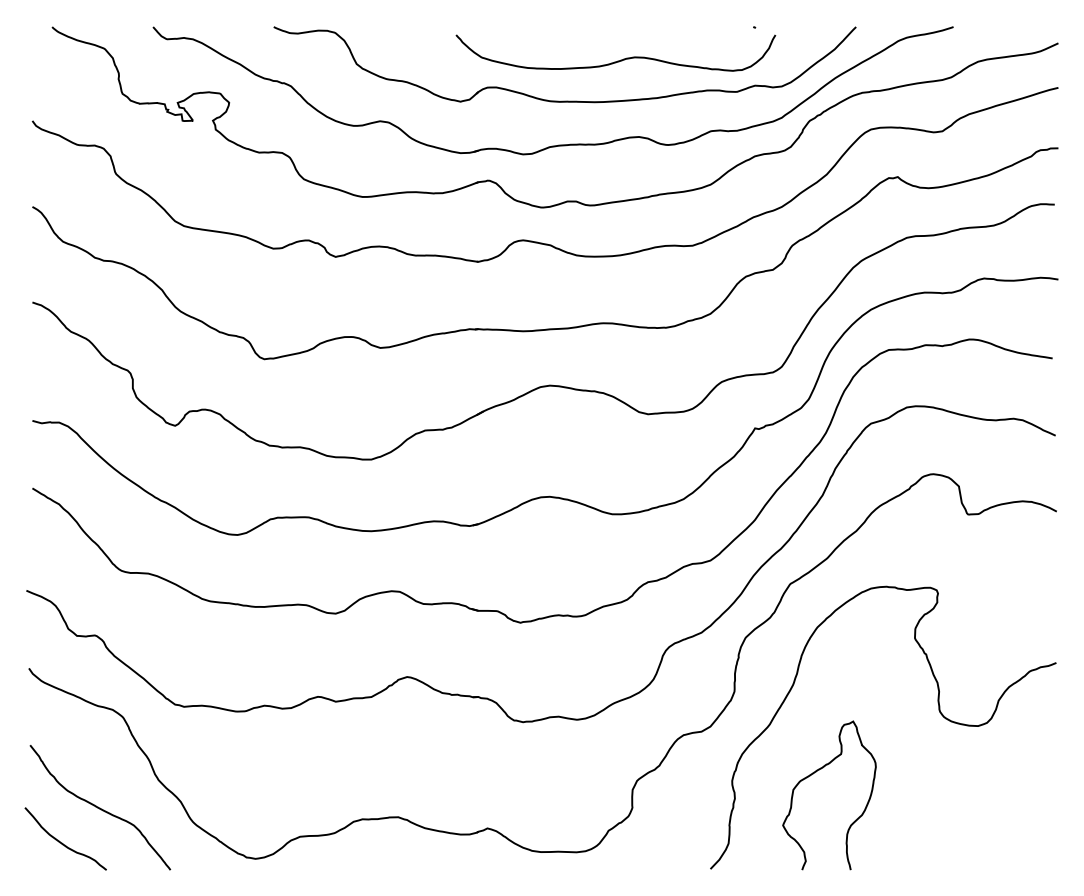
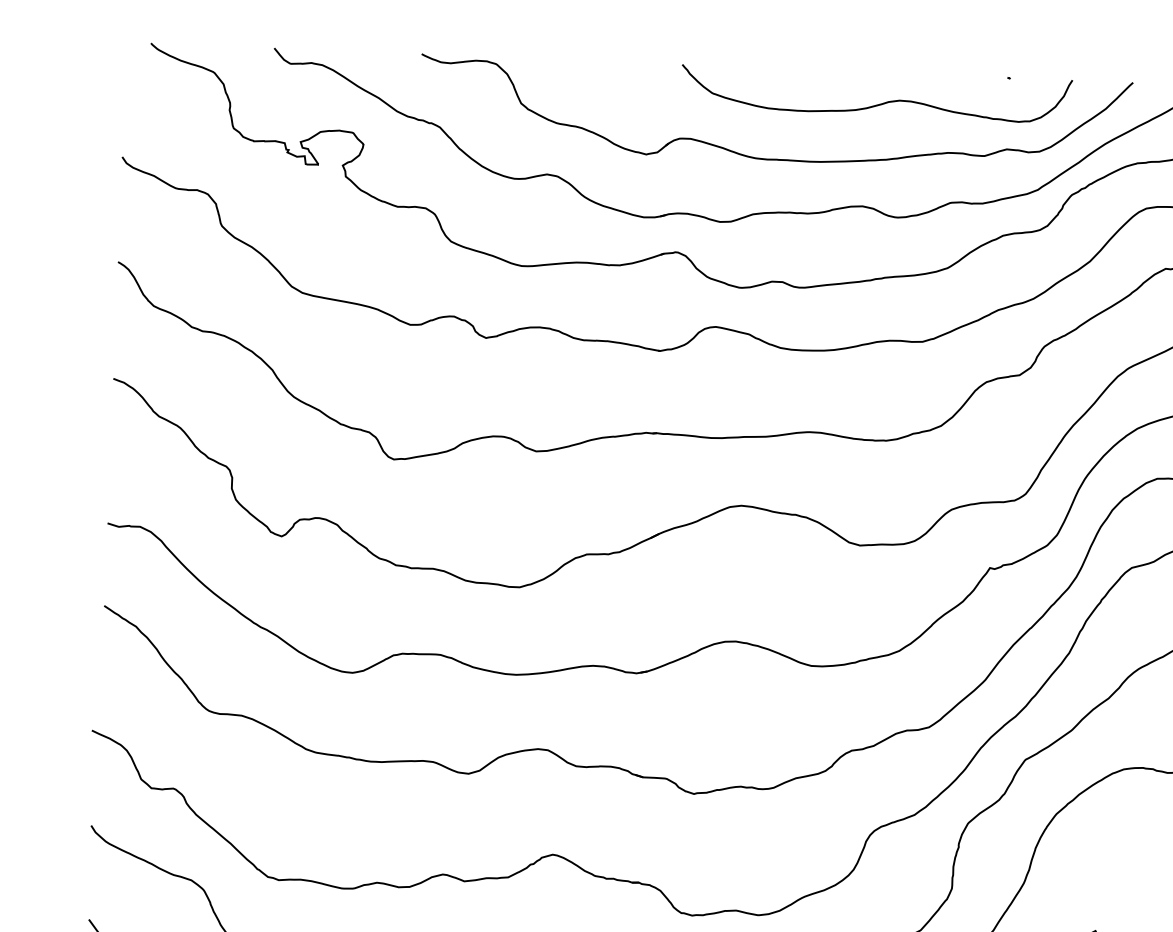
curve: (617, 60) -> (878, 103), moved

